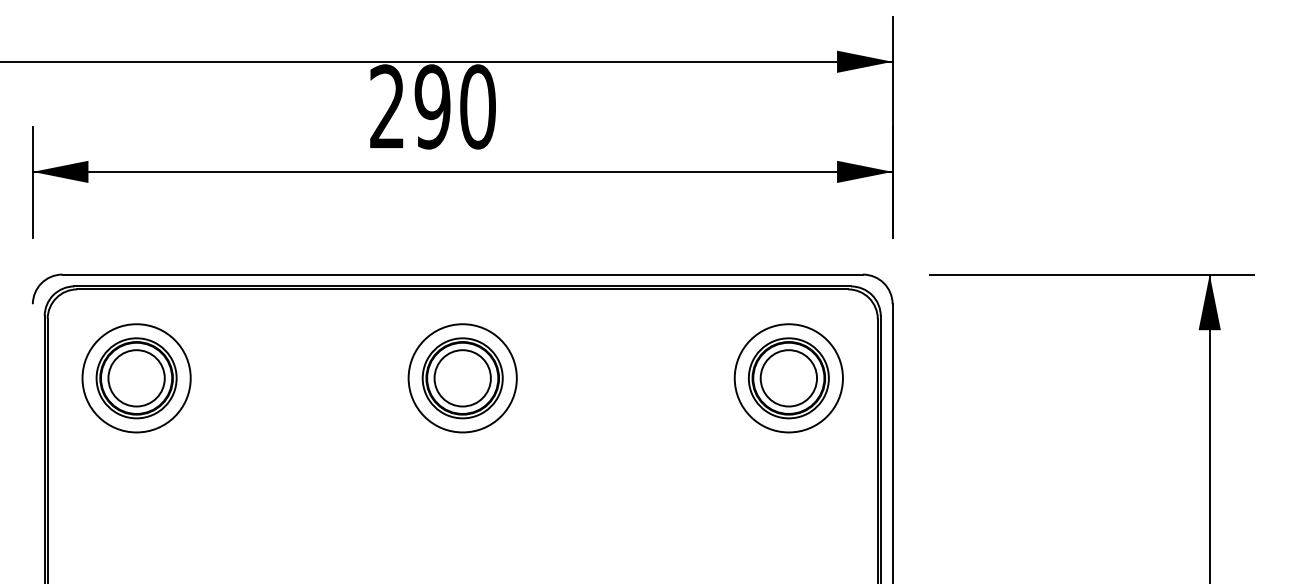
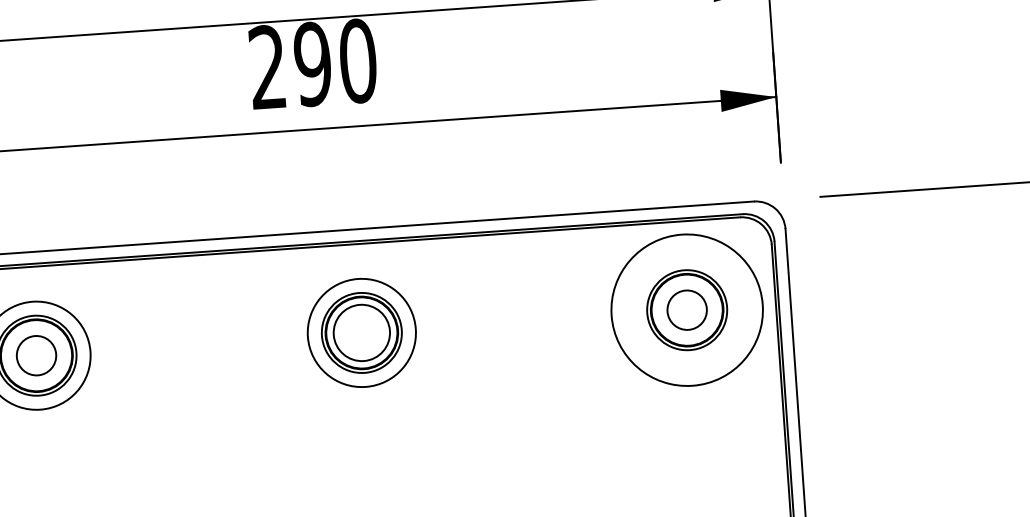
circle: (136, 378) -> (36, 355), size x0.7
circle: (788, 378) -> (686, 310), size x0.7
circle: (788, 378) -> (686, 310), size x1.4

